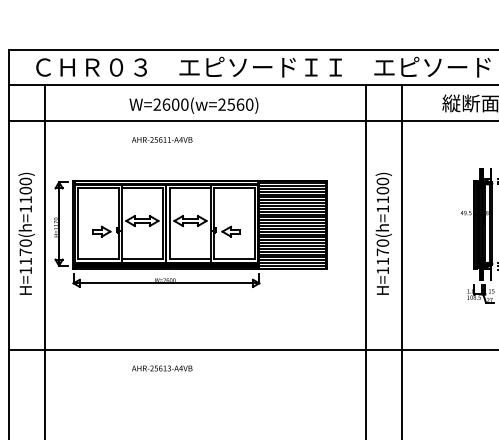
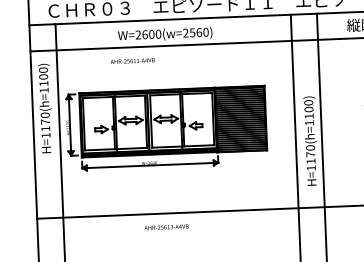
text: (162, 139) -> (132, 60), moved
text: (26, 233) -> (45, 108), moved
text: (383, 233) -> (310, 140), moved
text: (162, 368) -> (166, 227), moved

